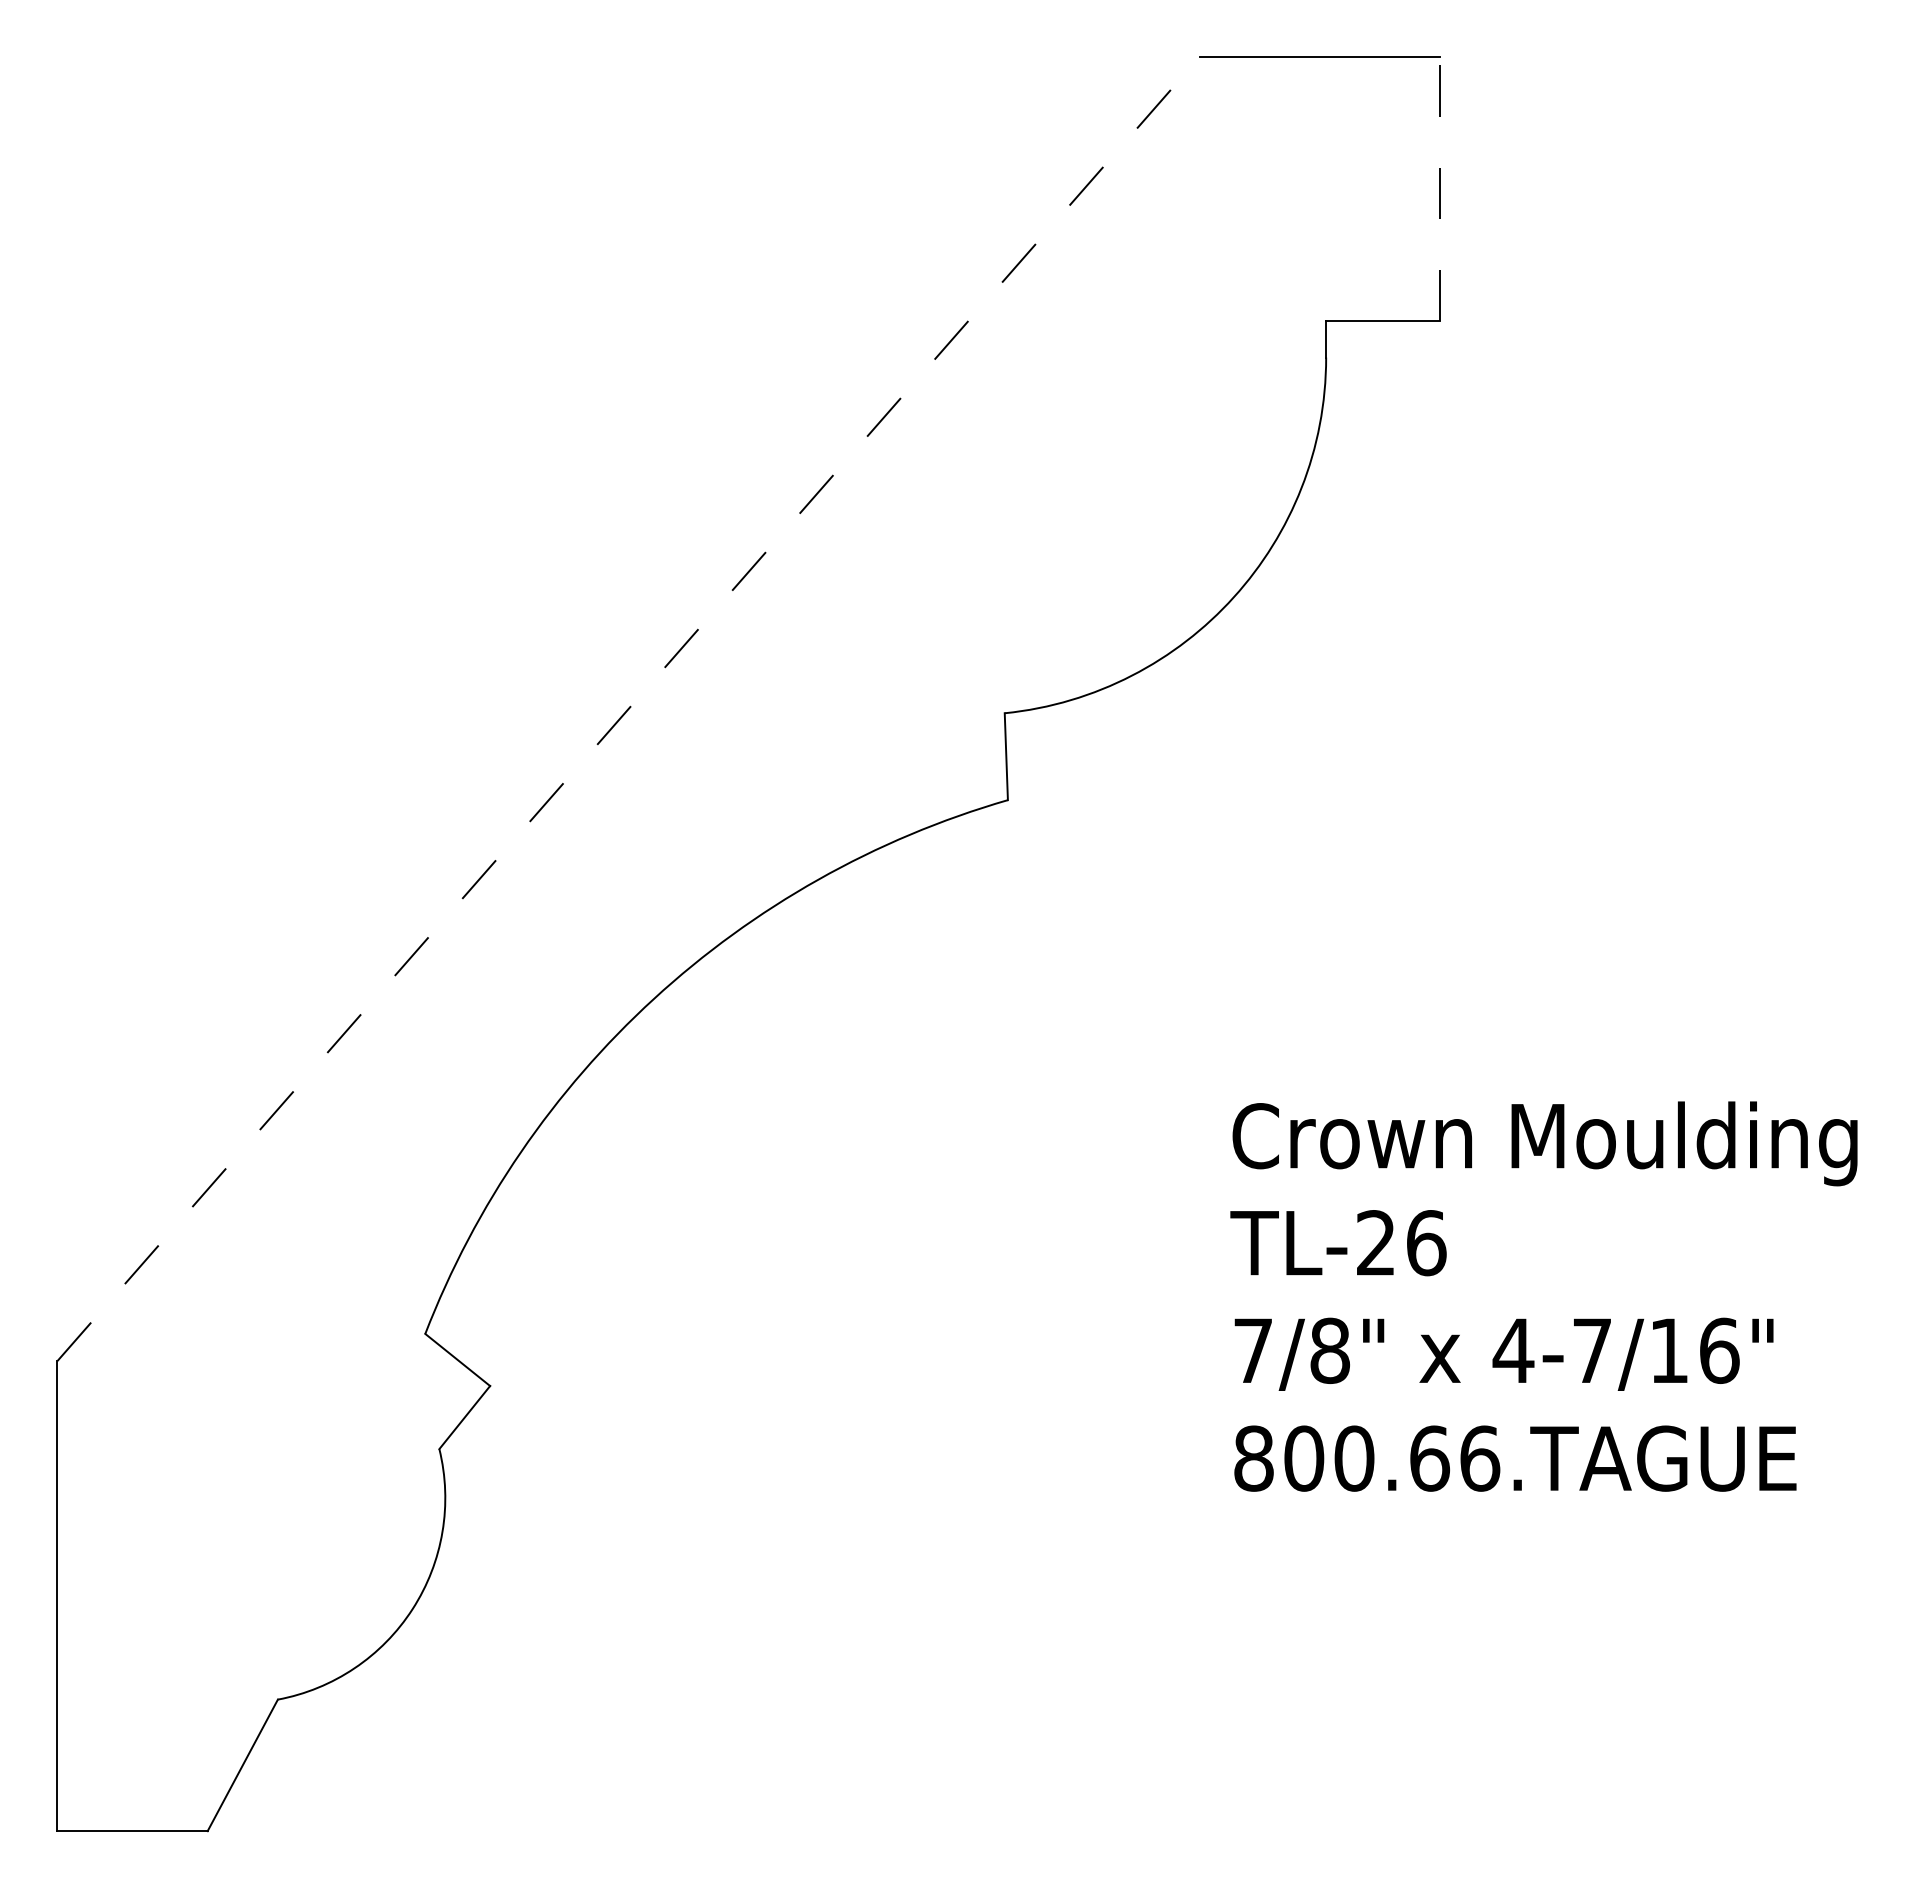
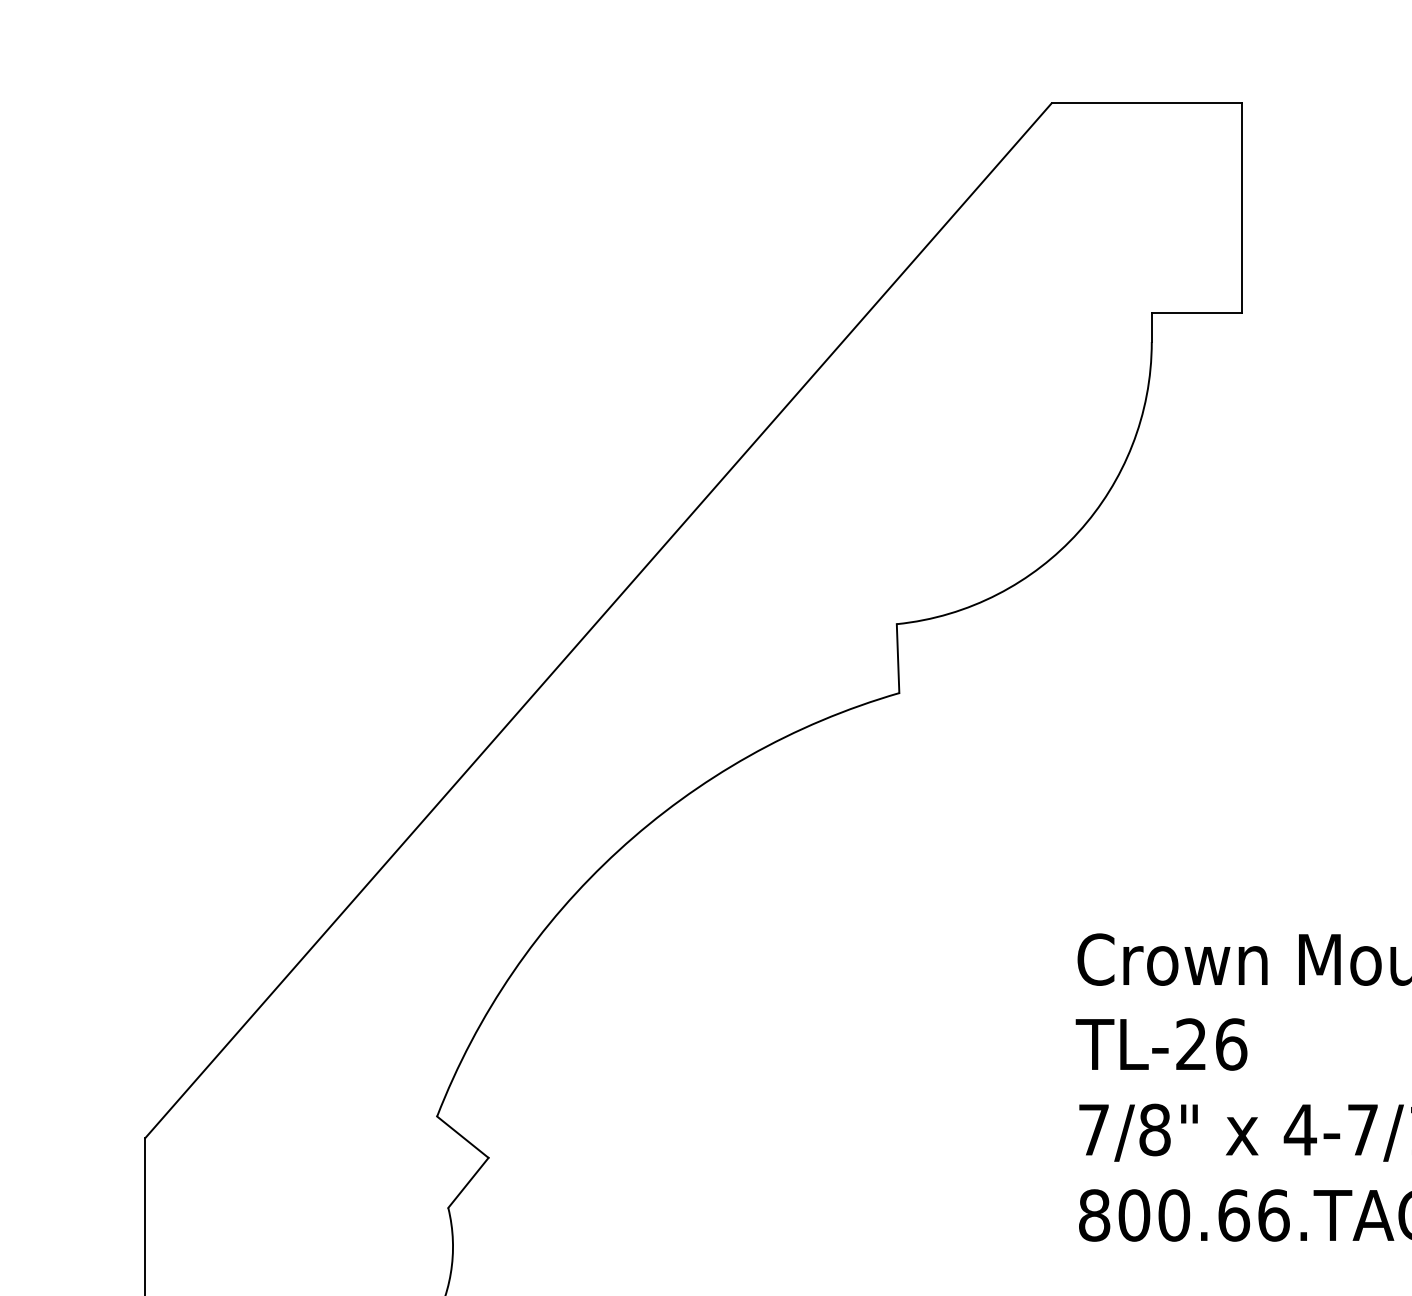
line: (1439, 188) -> (1241, 207), dashed -> solid
line: (628, 708) -> (598, 620), dashed -> solid

